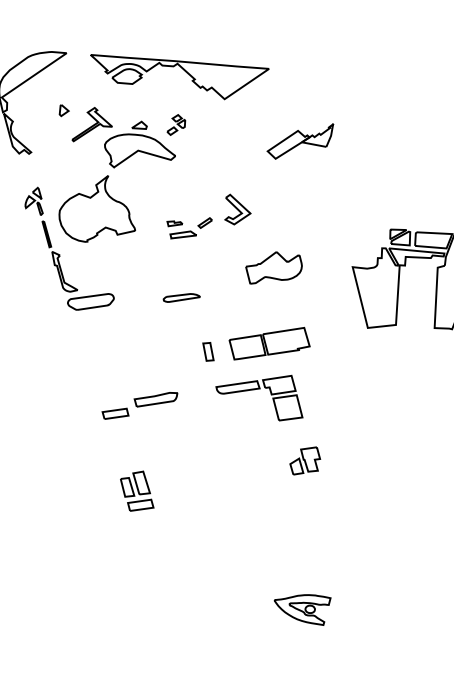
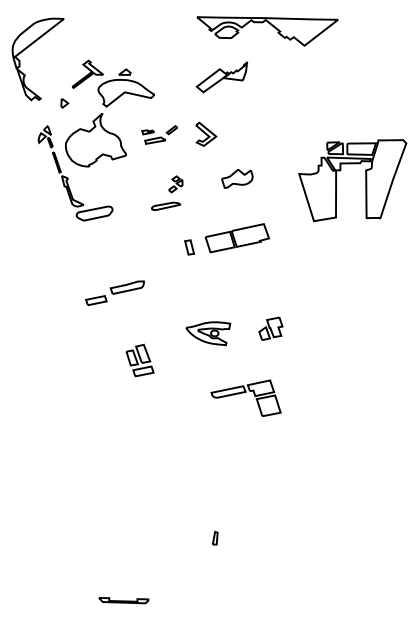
part: (183, 70) -> (270, 25), moved
part: (63, 110) -> (64, 103), moved
part: (176, 125) -> (175, 184), moved
part: (299, 141) -> (221, 77), moved
part: (189, 227) -> (159, 134), moved
part: (274, 268) -> (237, 178), size x0.7
part: (259, 395) -> (245, 397), moved
part: (139, 404) -> (114, 292), moved
part: (302, 608) -> (208, 333), moved

